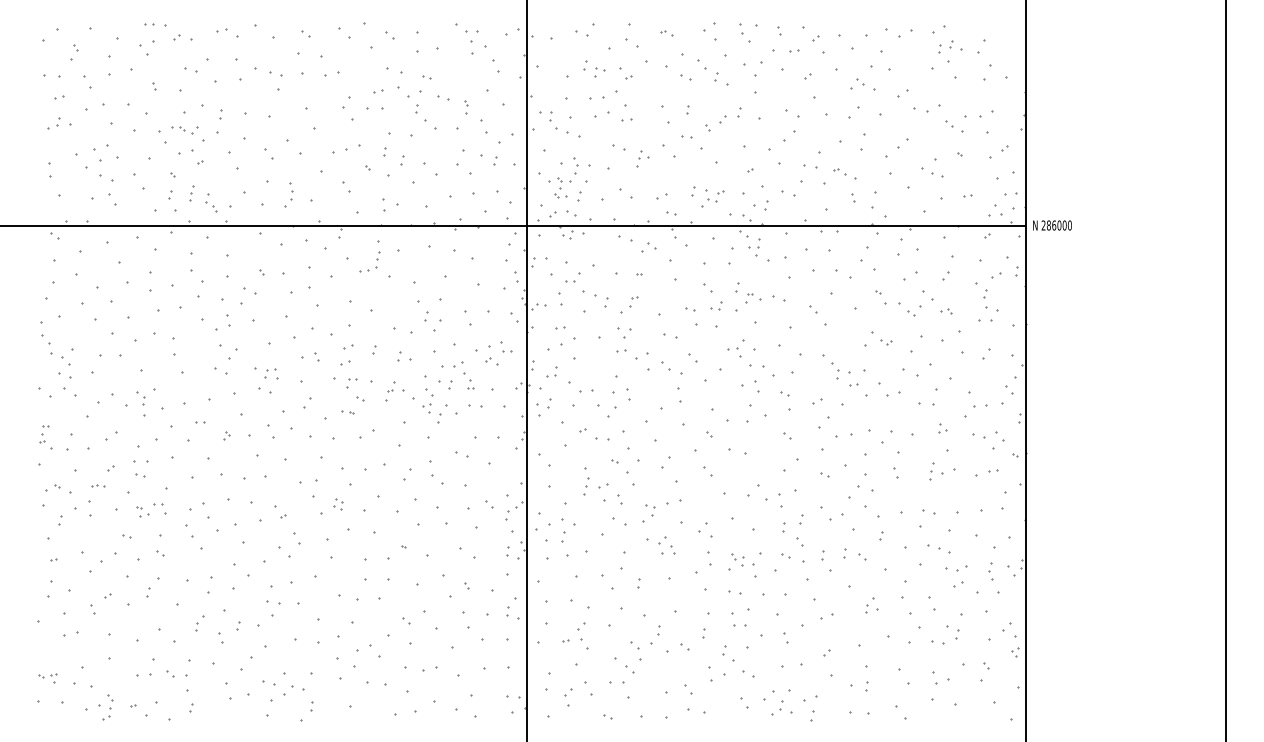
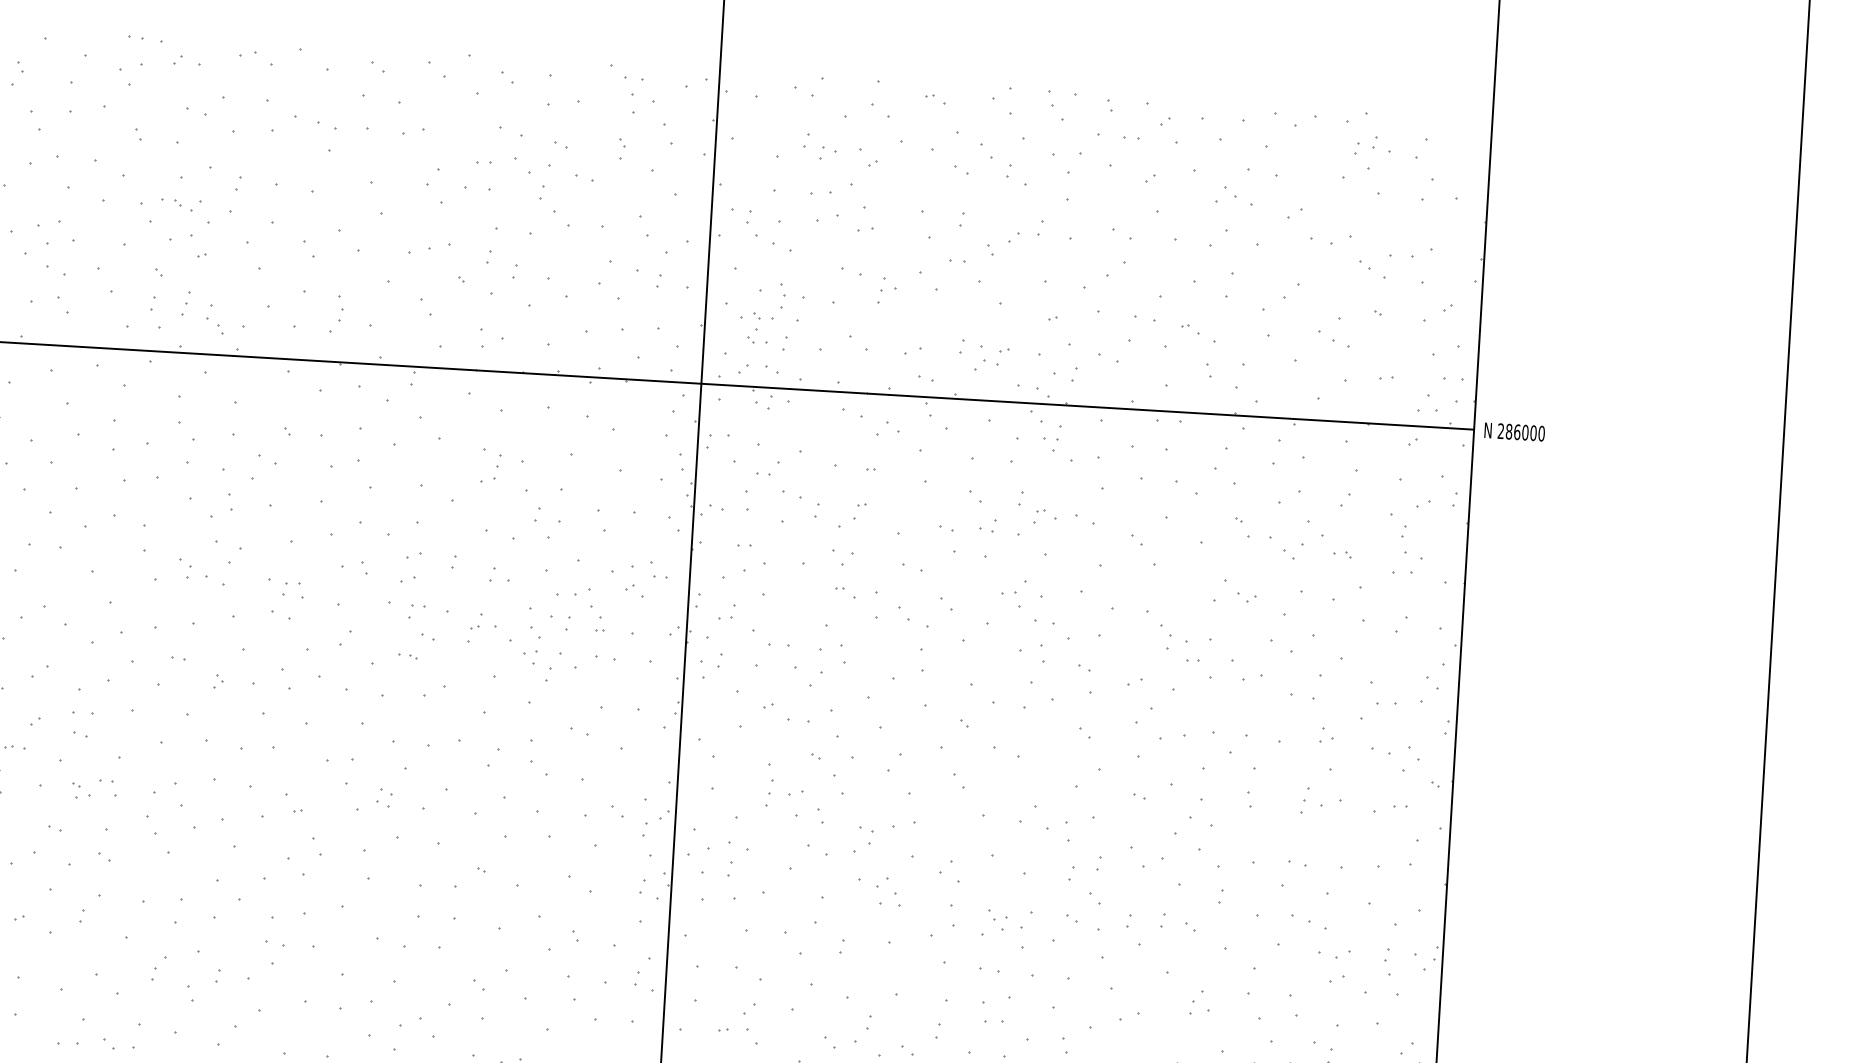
part: (466, 107) -> (621, 149), moved
part: (373, 261) -> (491, 469), moved
part: (627, 354) -> (845, 592), size x0.62
part: (140, 398) -> (183, 568), moved

